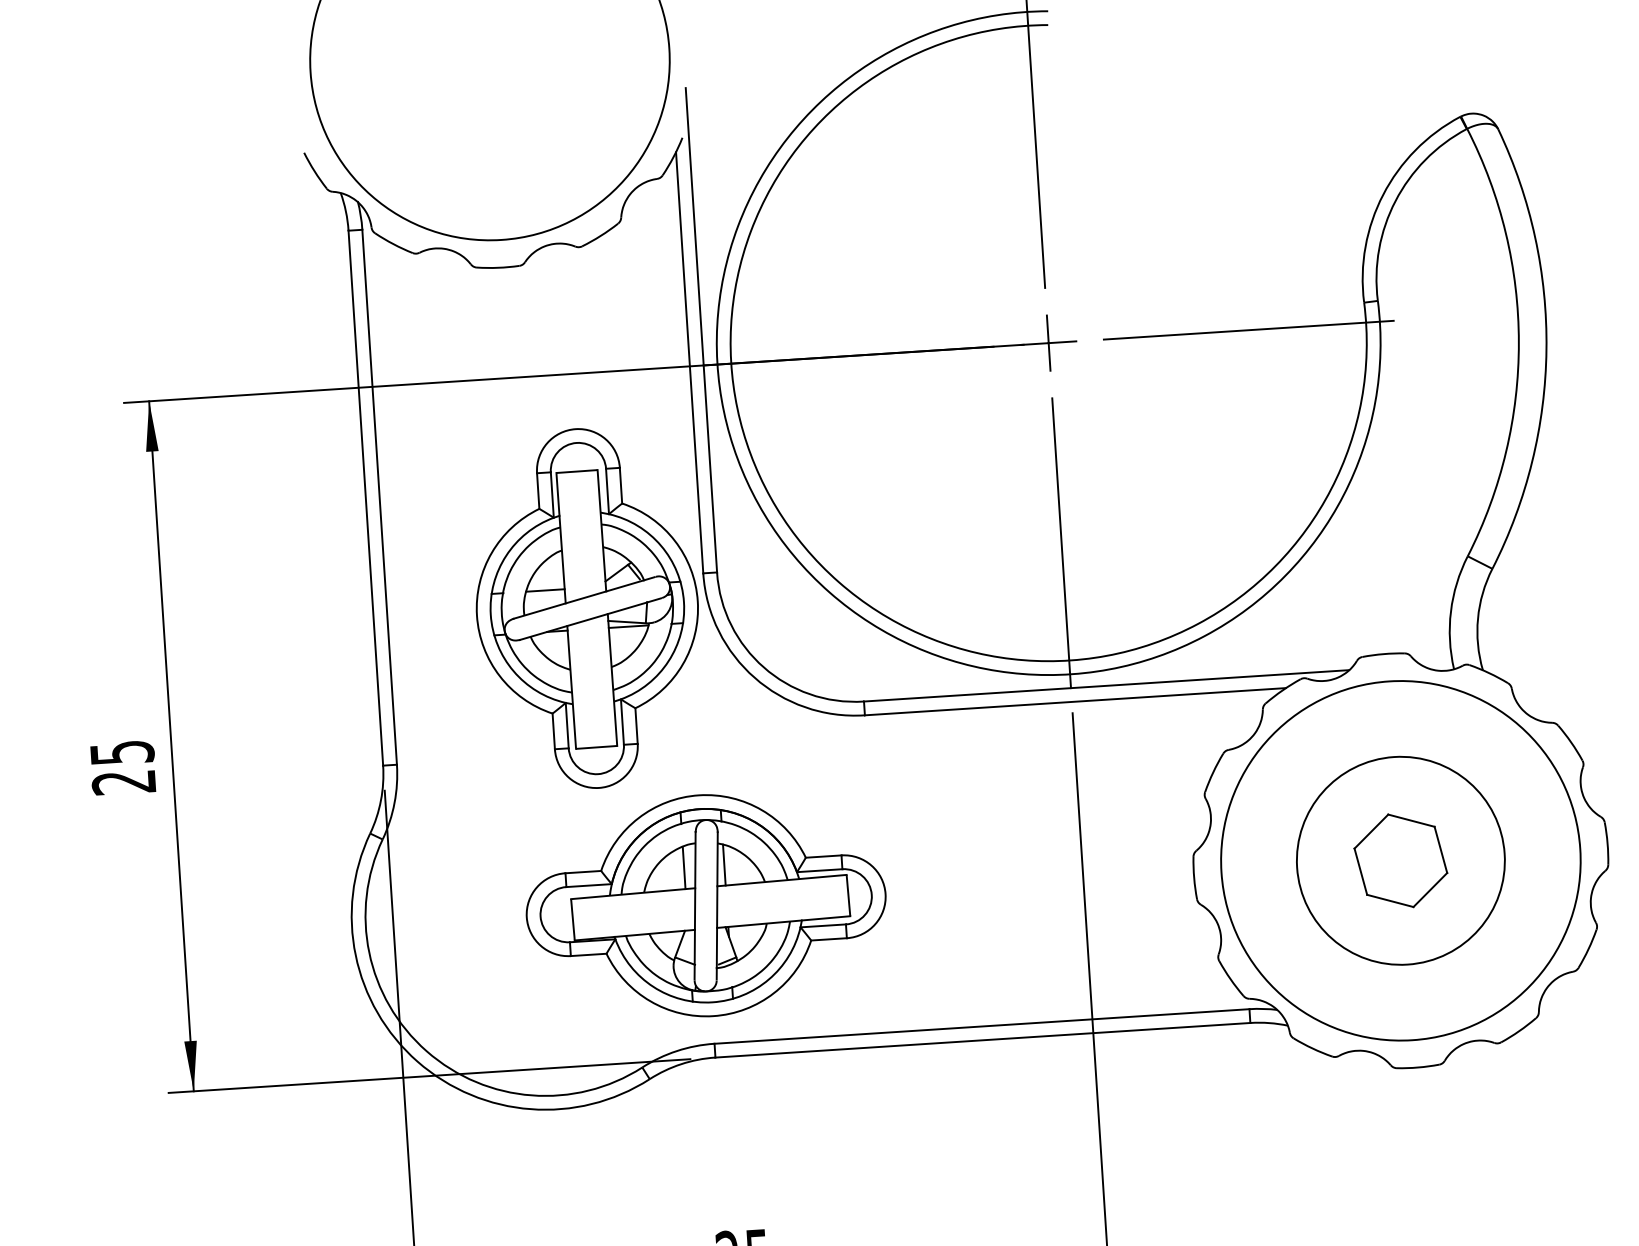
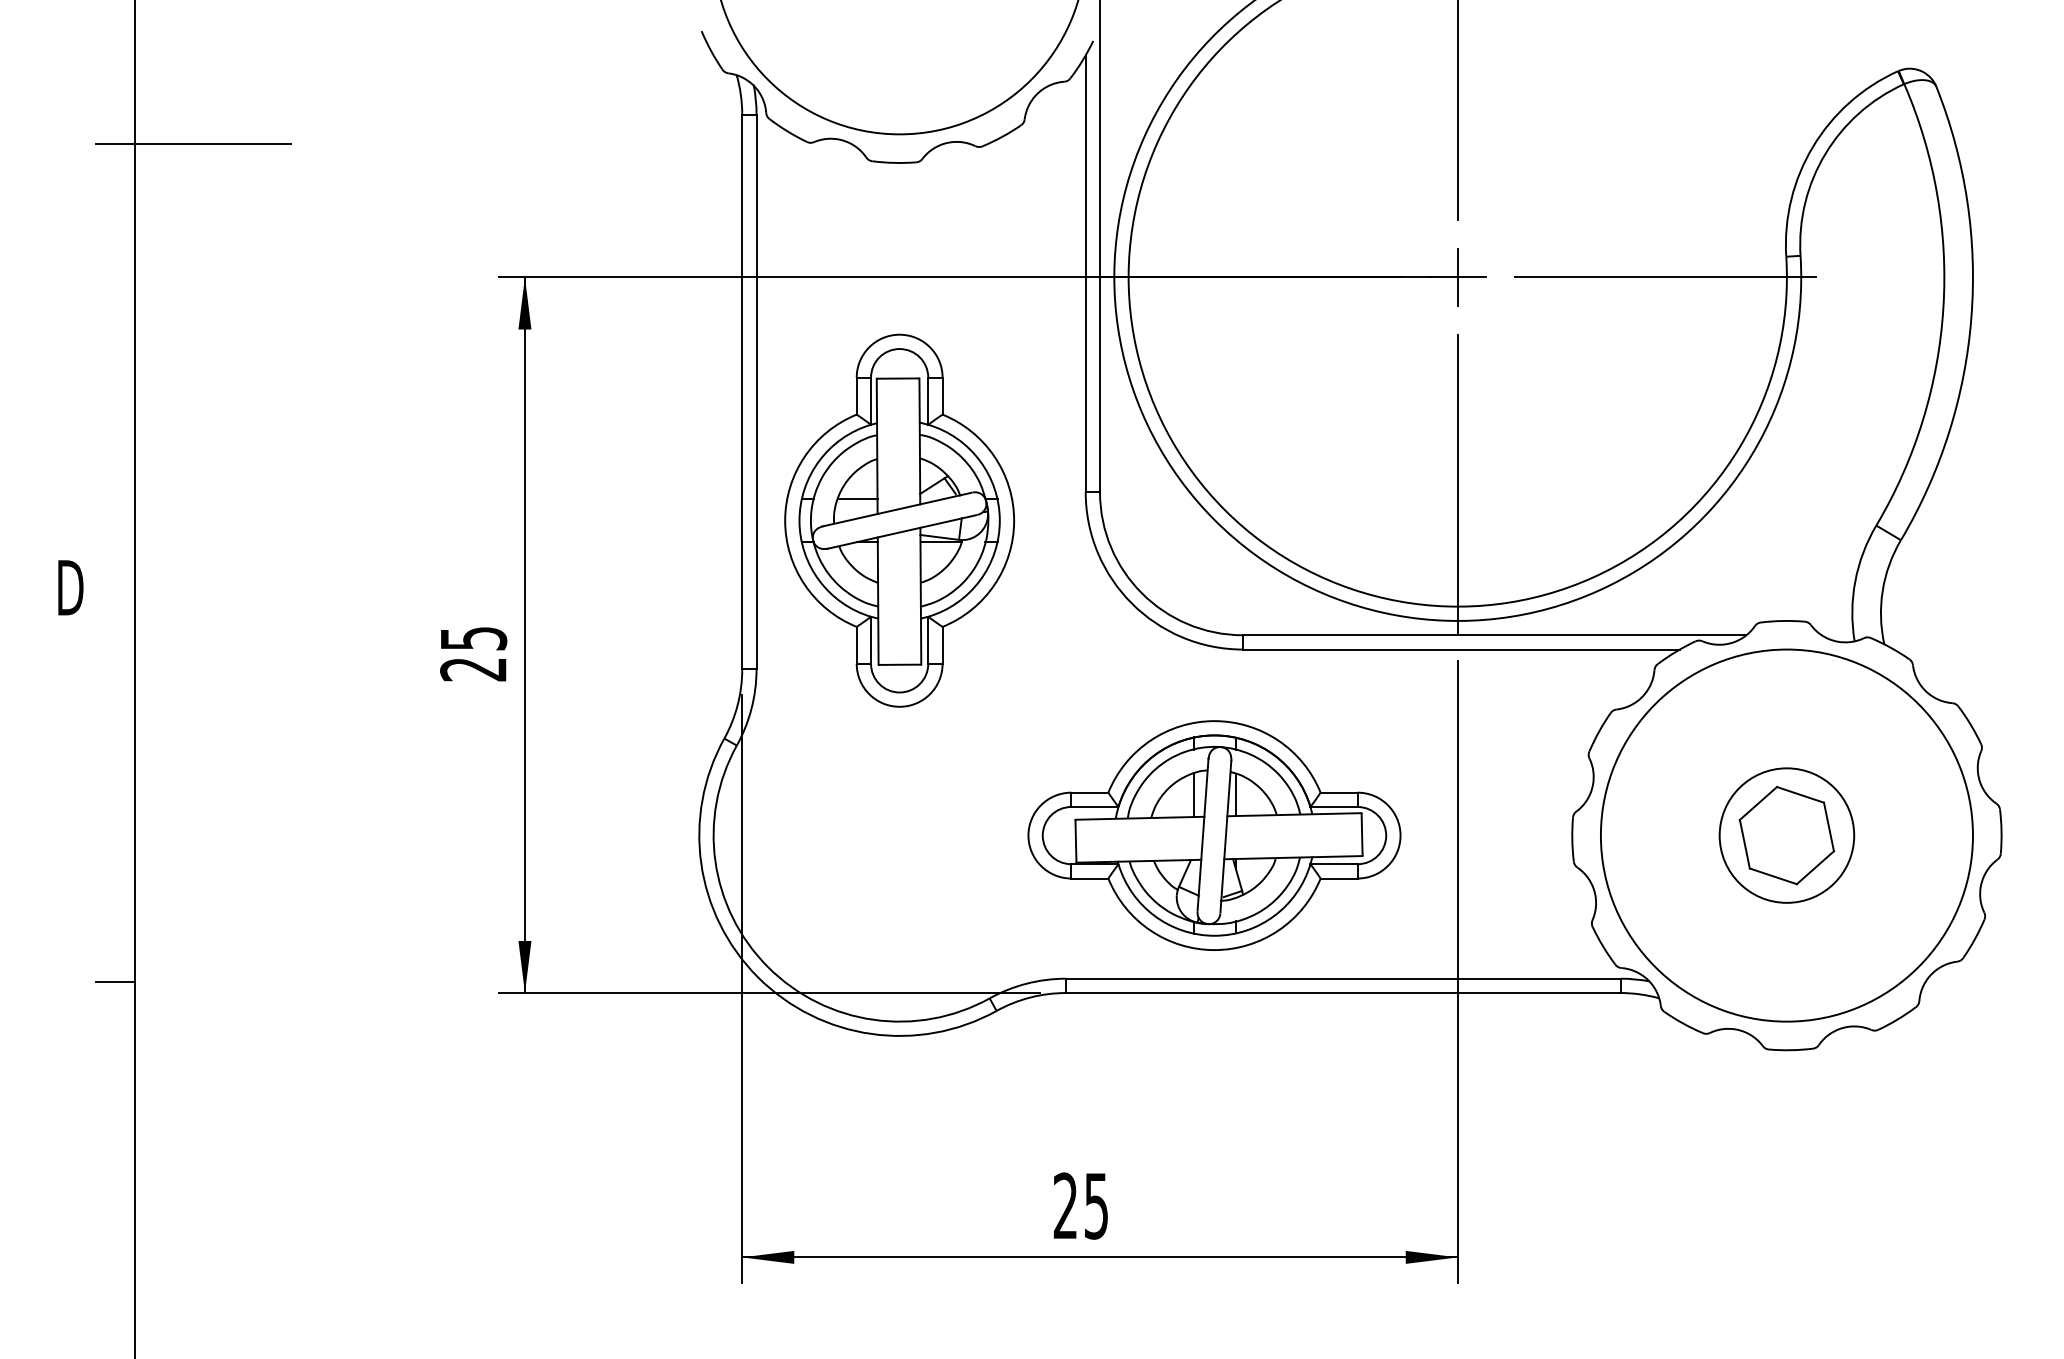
part: (587, 608) -> (899, 520), moved
circle: (1400, 860) -> (1786, 835), size x0.62
part: (706, 905) -> (1214, 835), moved

